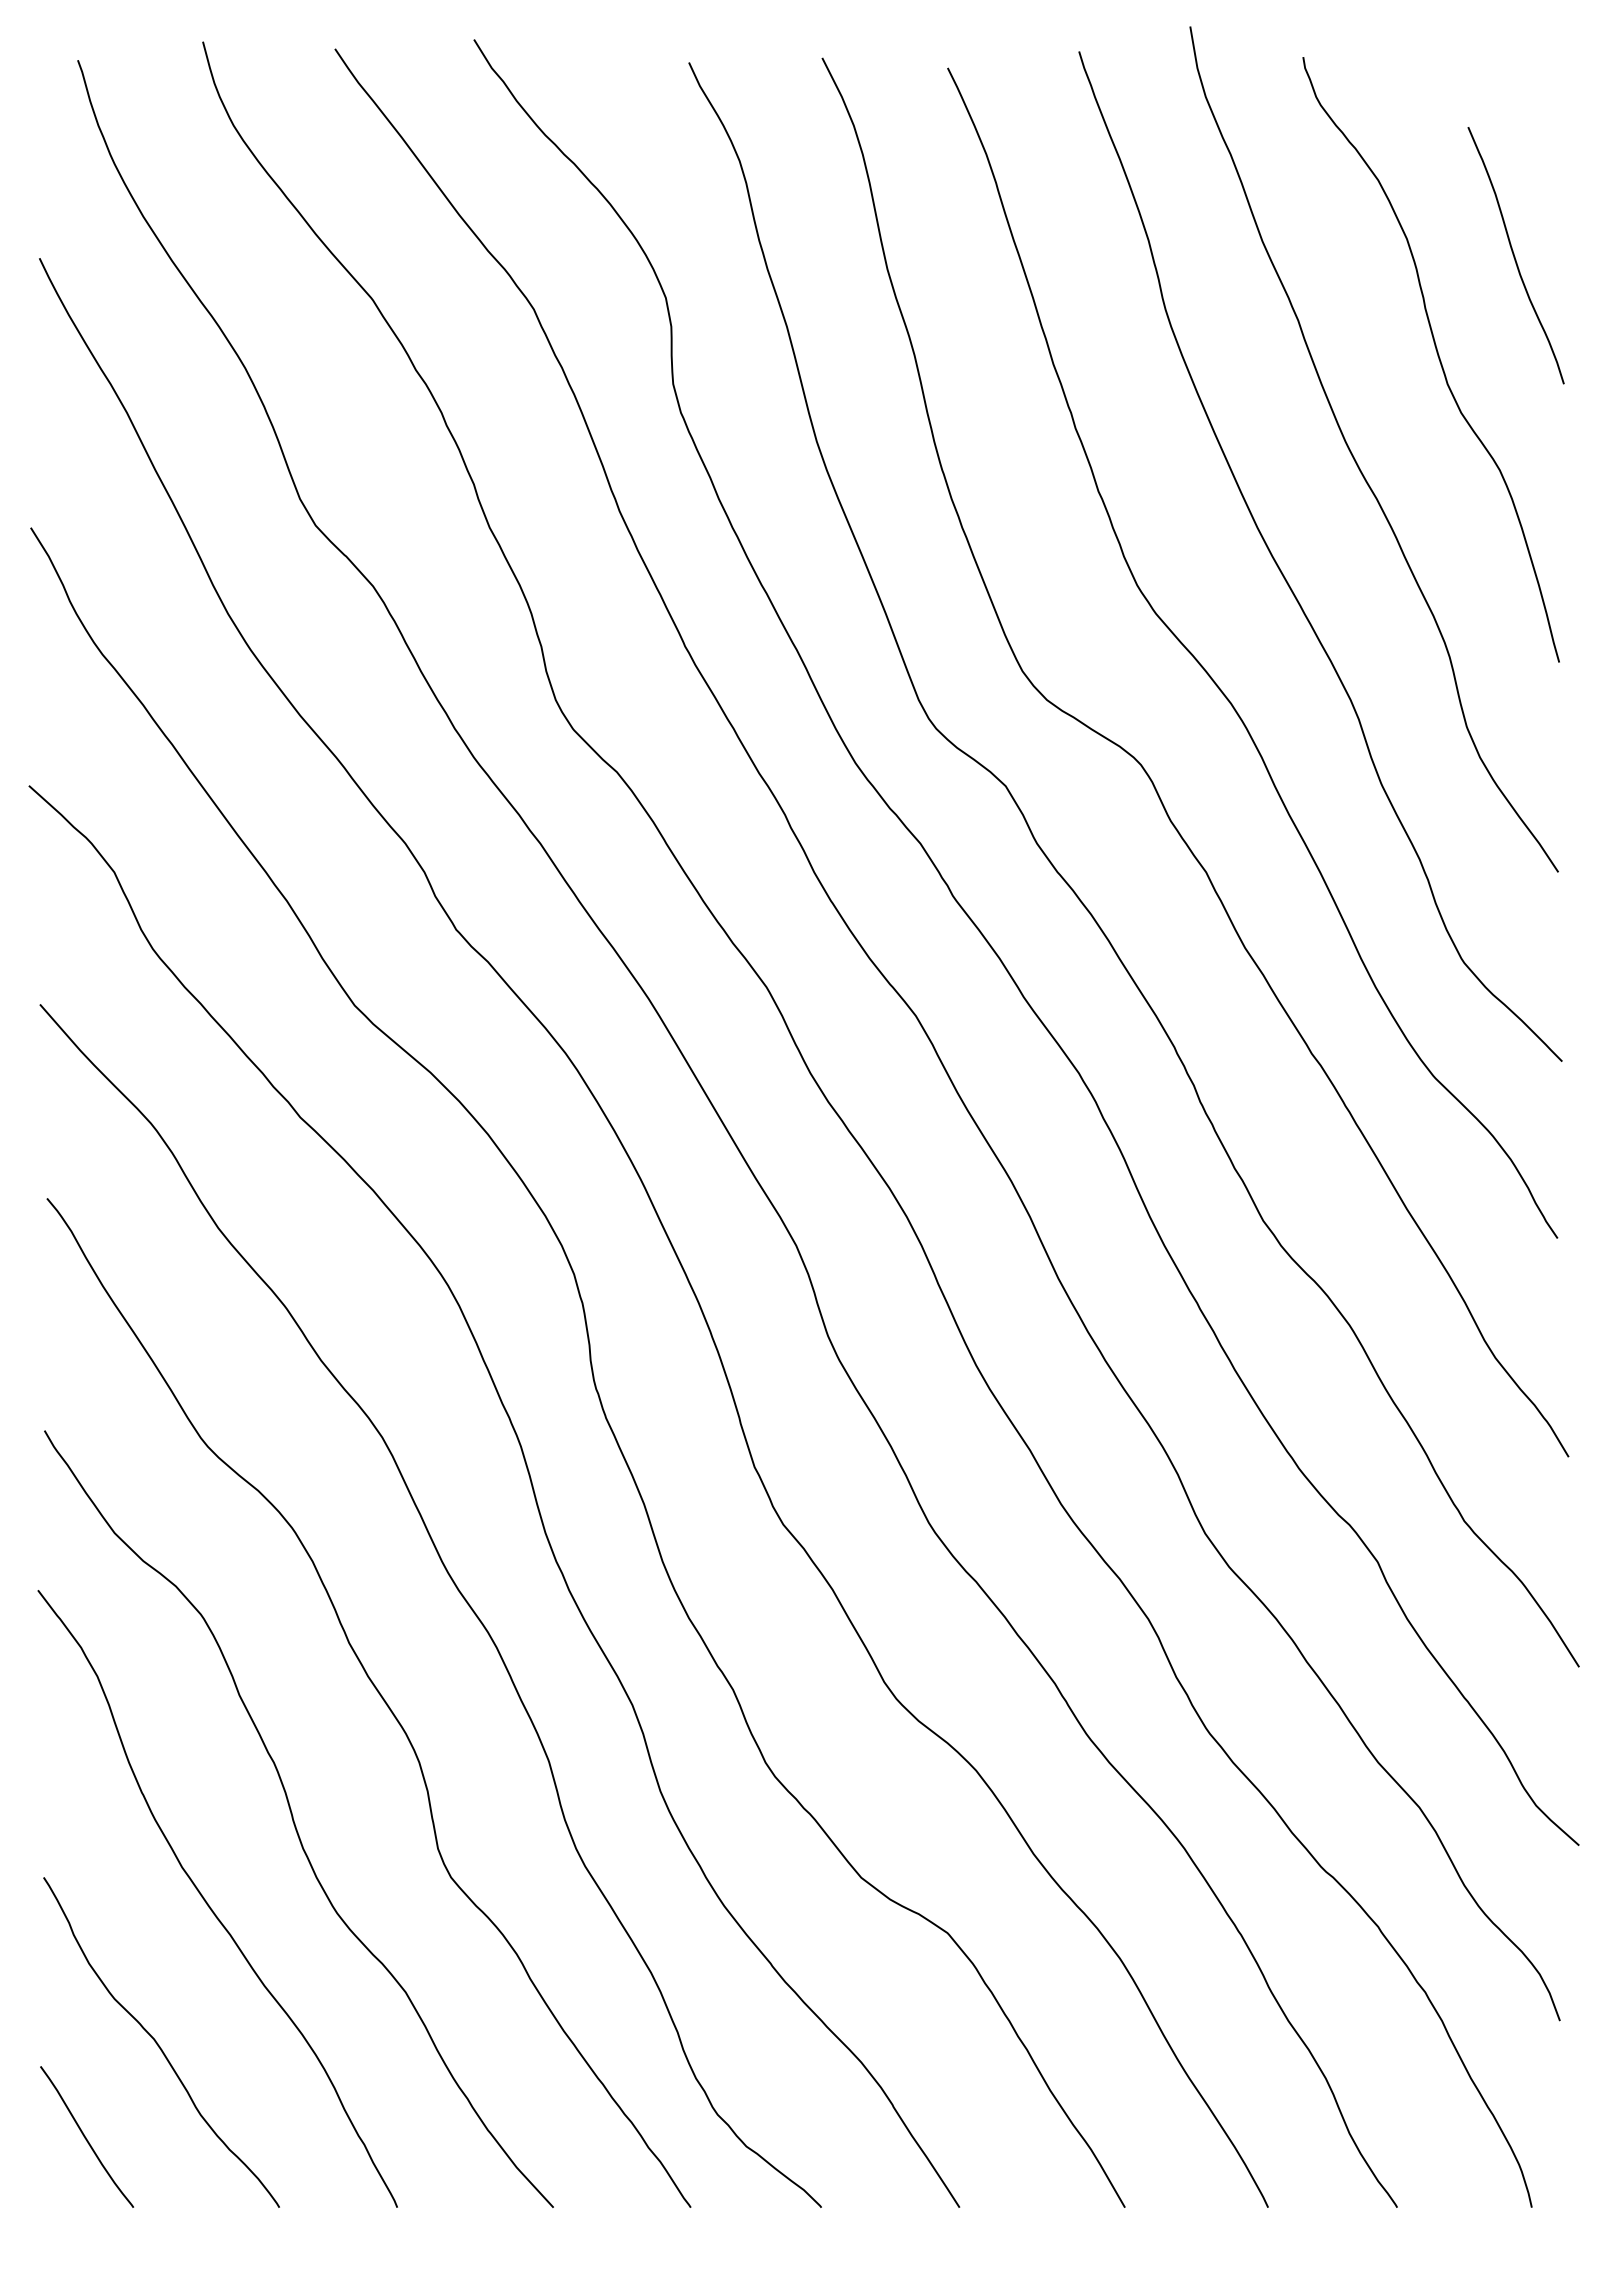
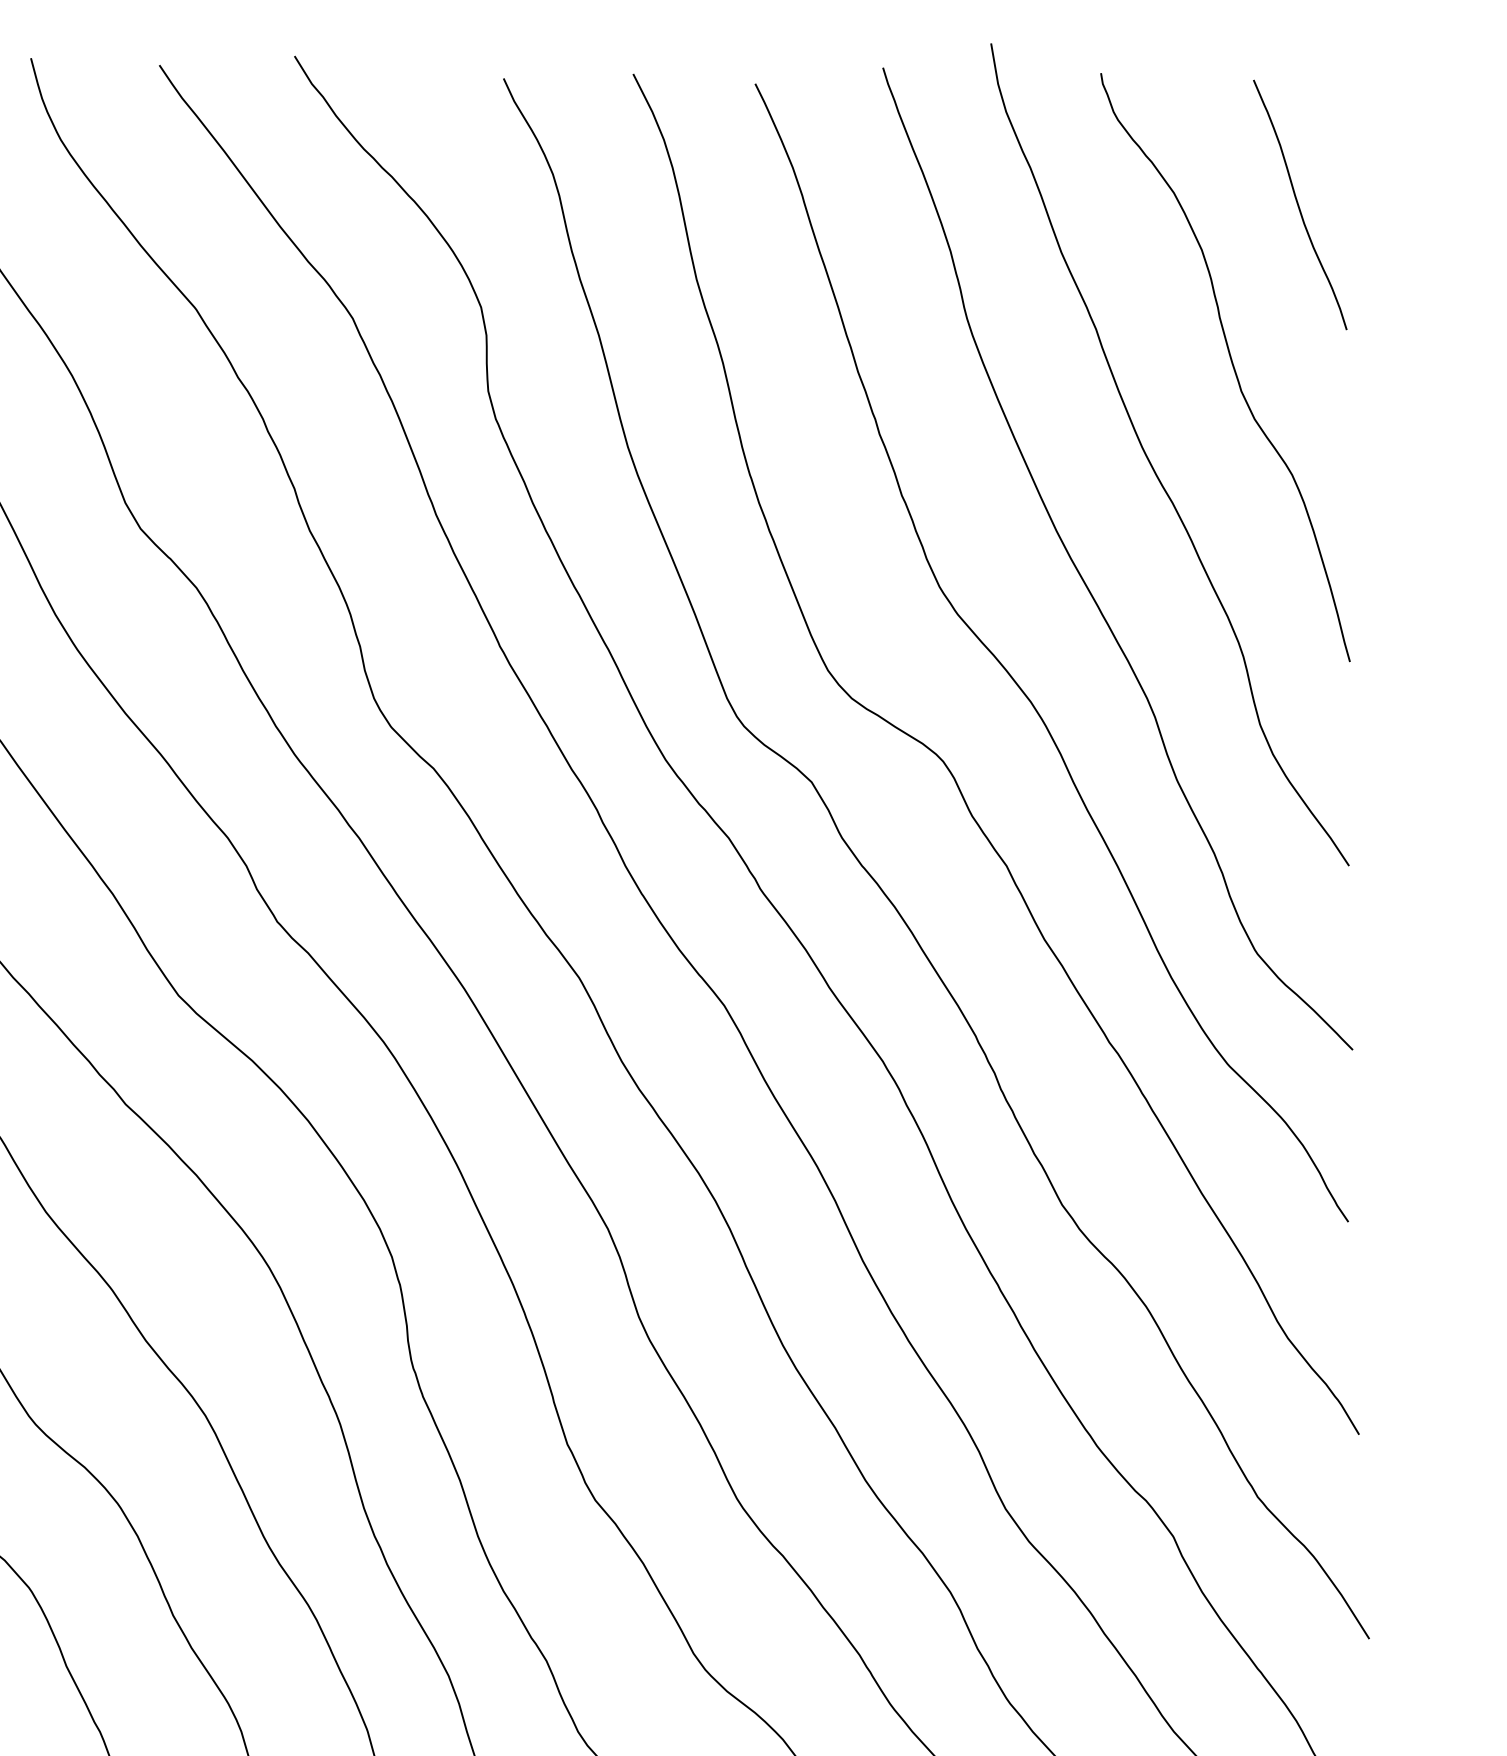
curve: (1514, 255) -> (1298, 204), moved

